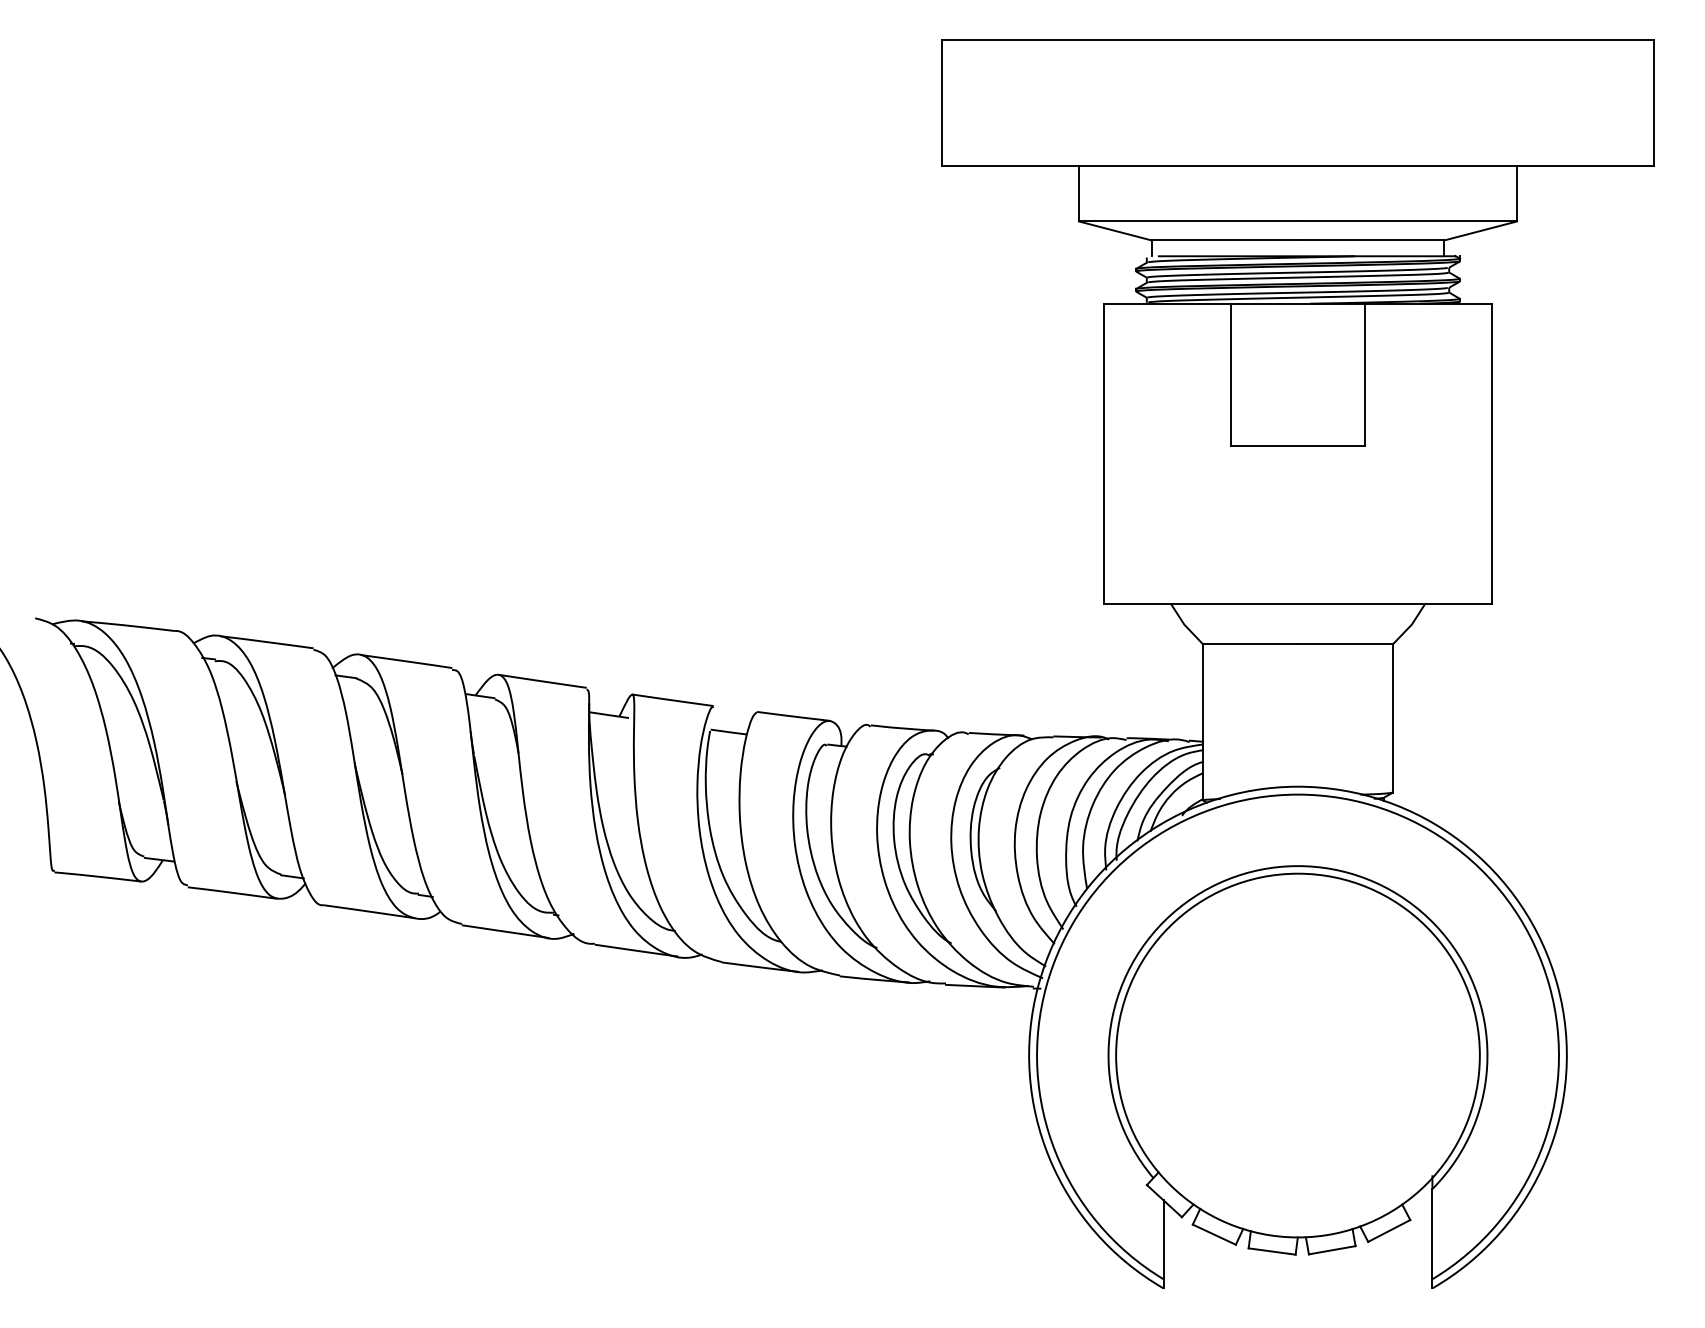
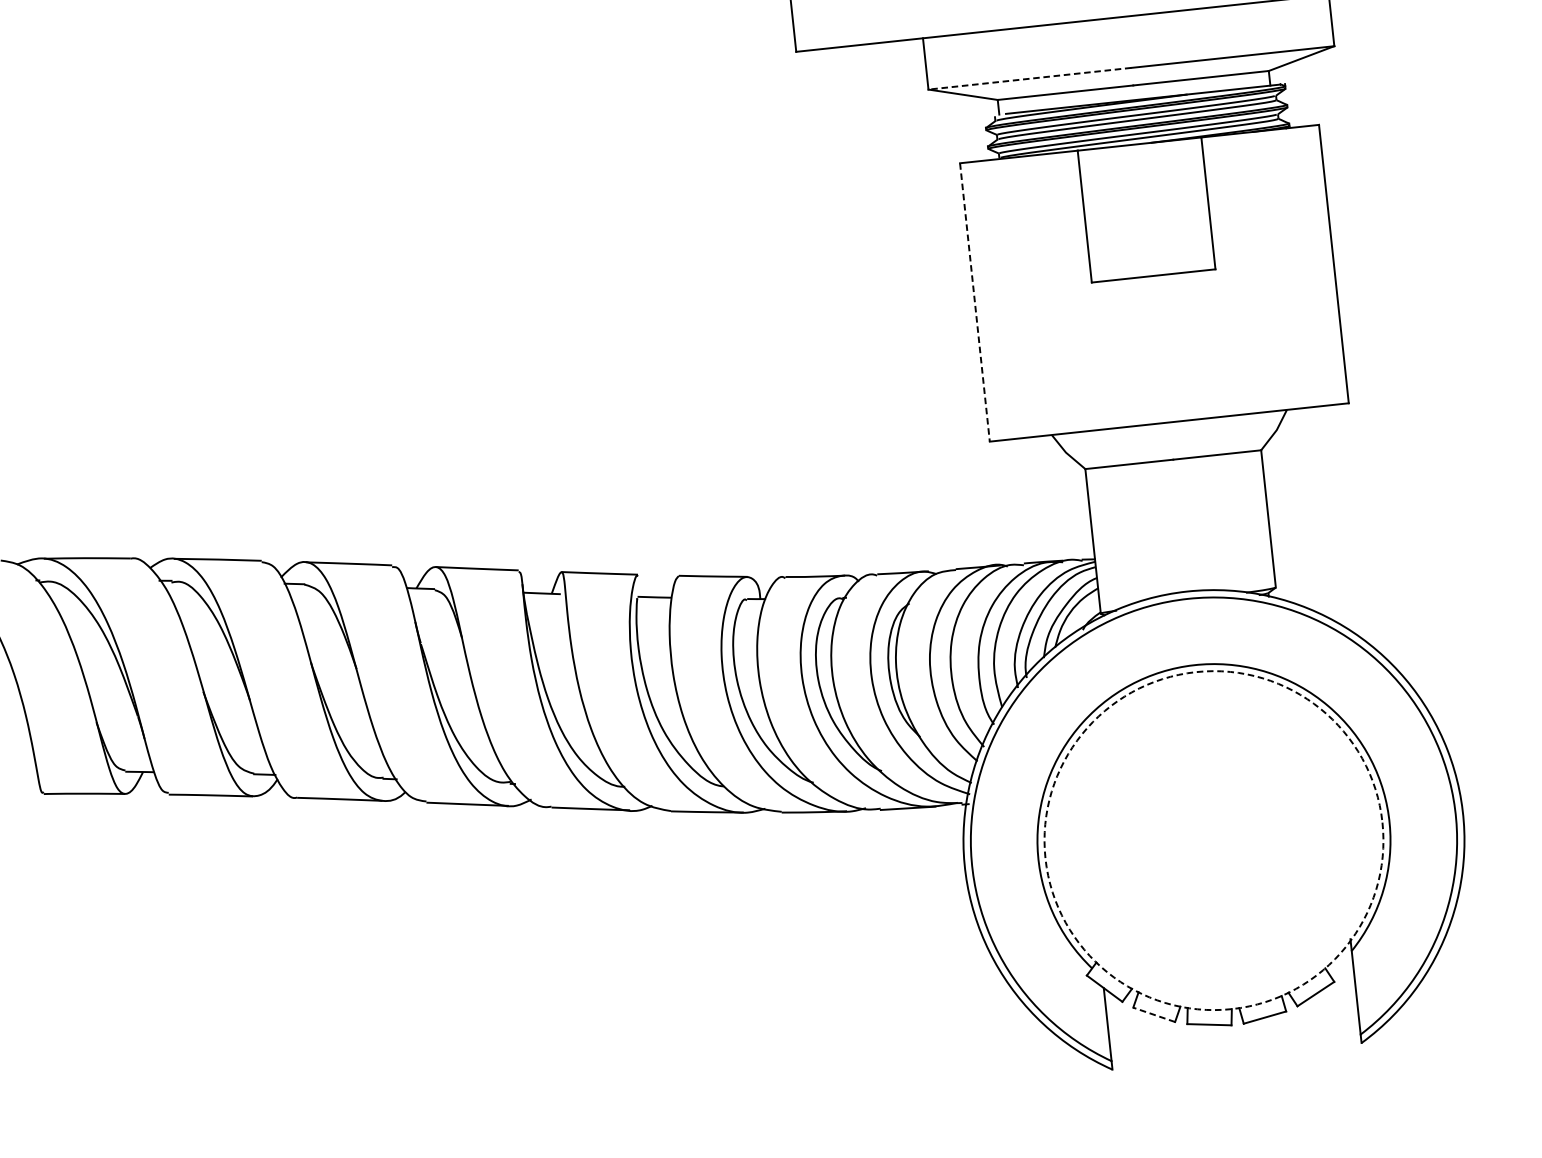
line: (1188, 221) -> (1029, 78), solid -> dashed
line: (1104, 454) -> (975, 302), solid -> dashed
circle: (1297, 1055) -> (1213, 840), solid -> dashed
line: (1214, 1234) -> (1154, 1014), solid -> dashed

